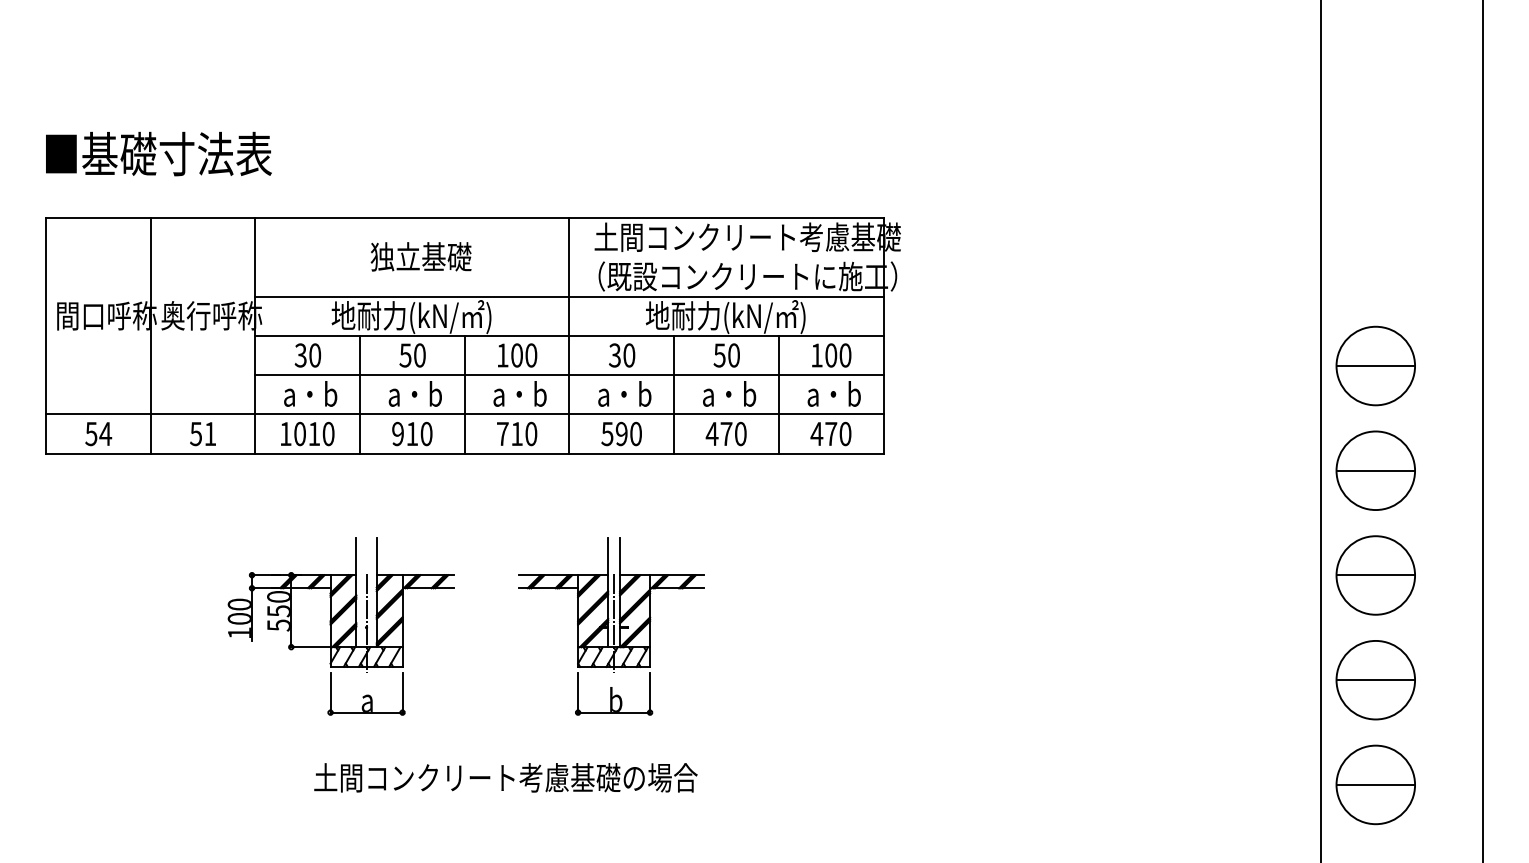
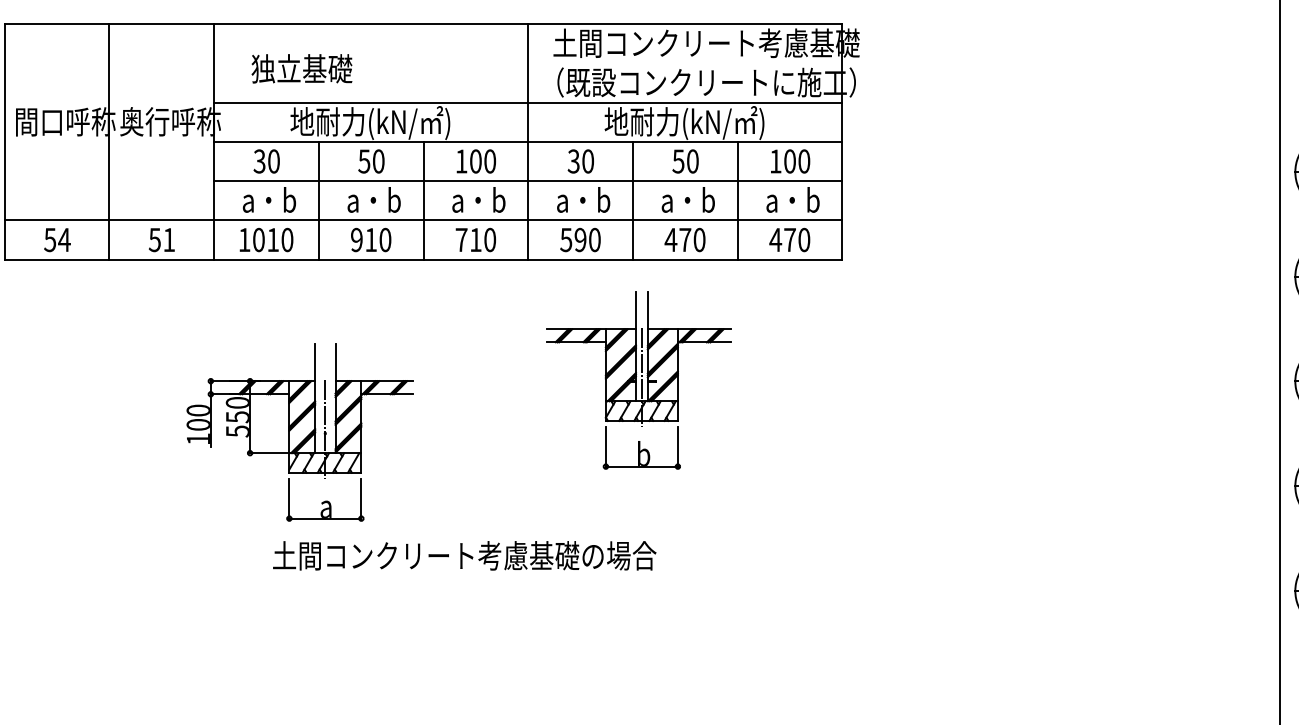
text: (420, 256) -> (301, 68), moved
part: (611, 626) -> (639, 380), moved
text: (505, 777) -> (464, 555), moved

